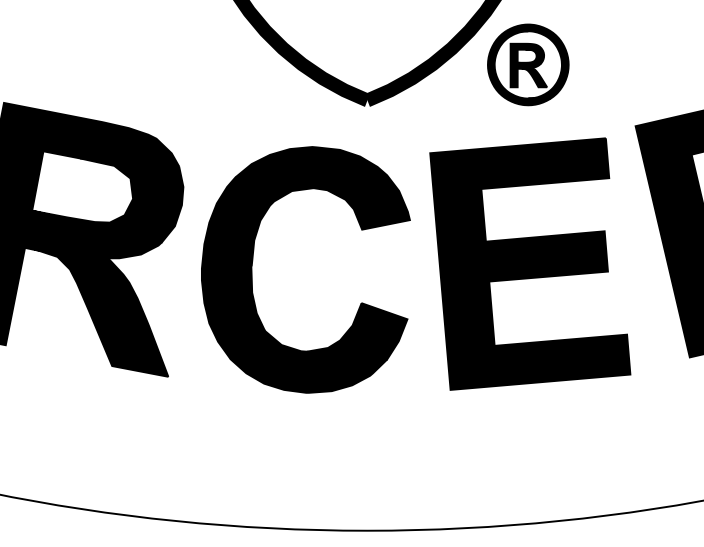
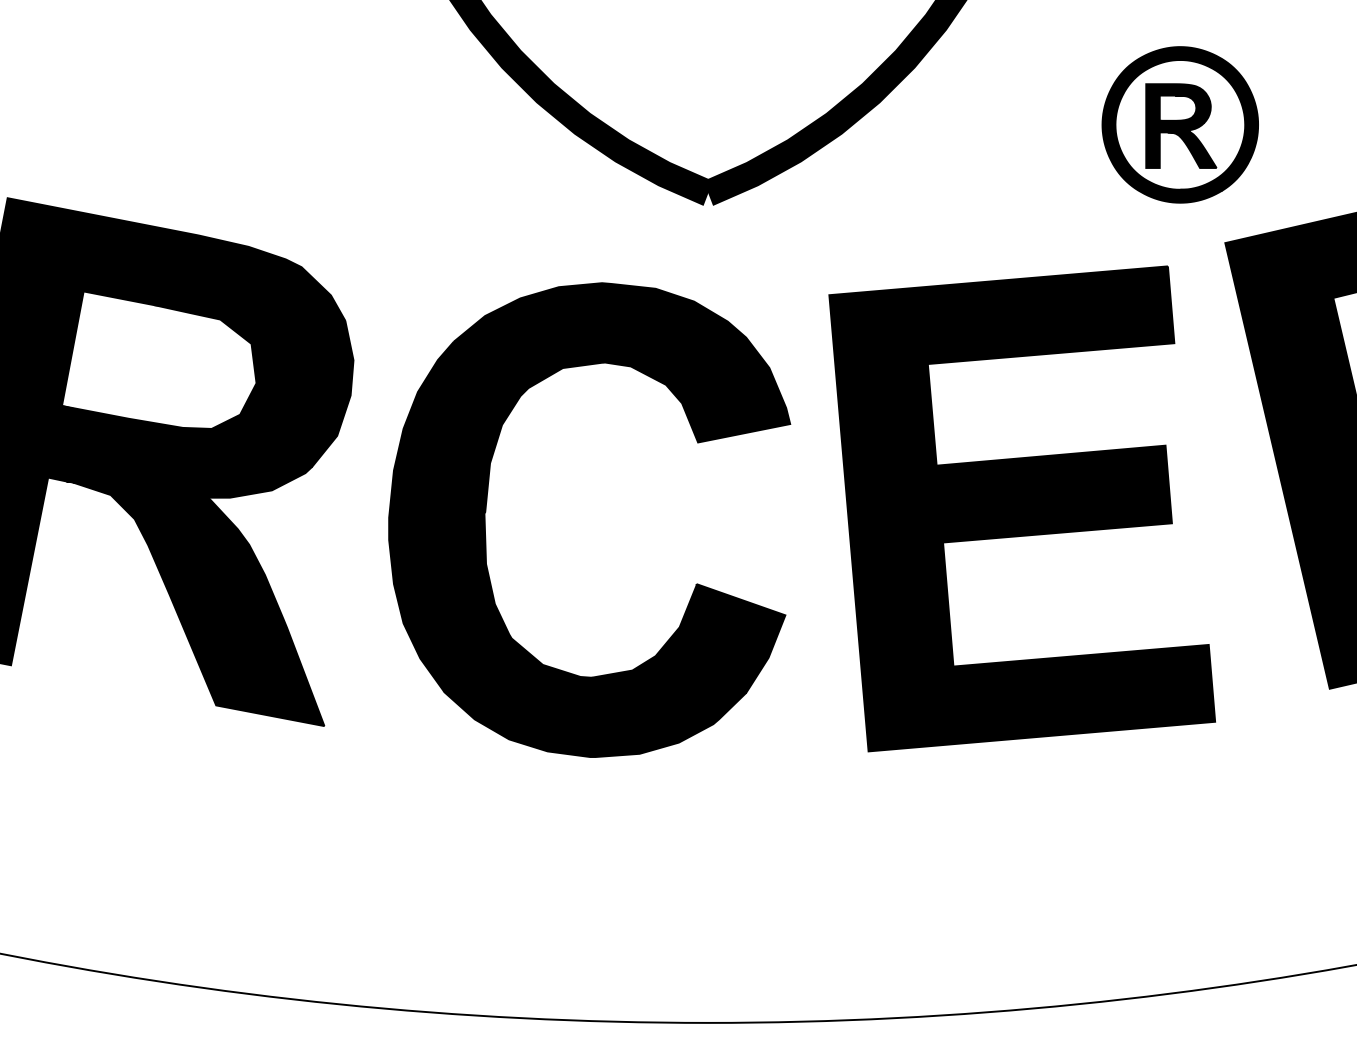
part: (528, 64) -> (1180, 124), moved

